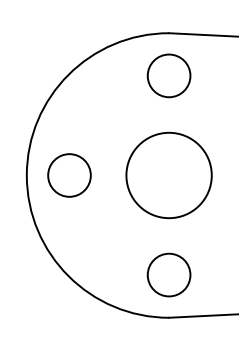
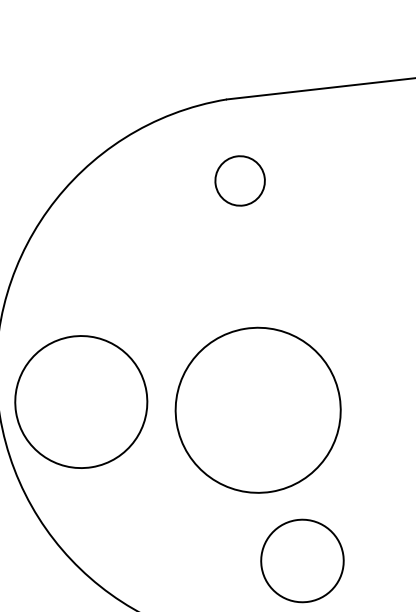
circle: (168, 75) -> (238, 180), size x0.6
circle: (69, 175) -> (81, 402), size x1.6
circle: (168, 175) -> (257, 410), moved

